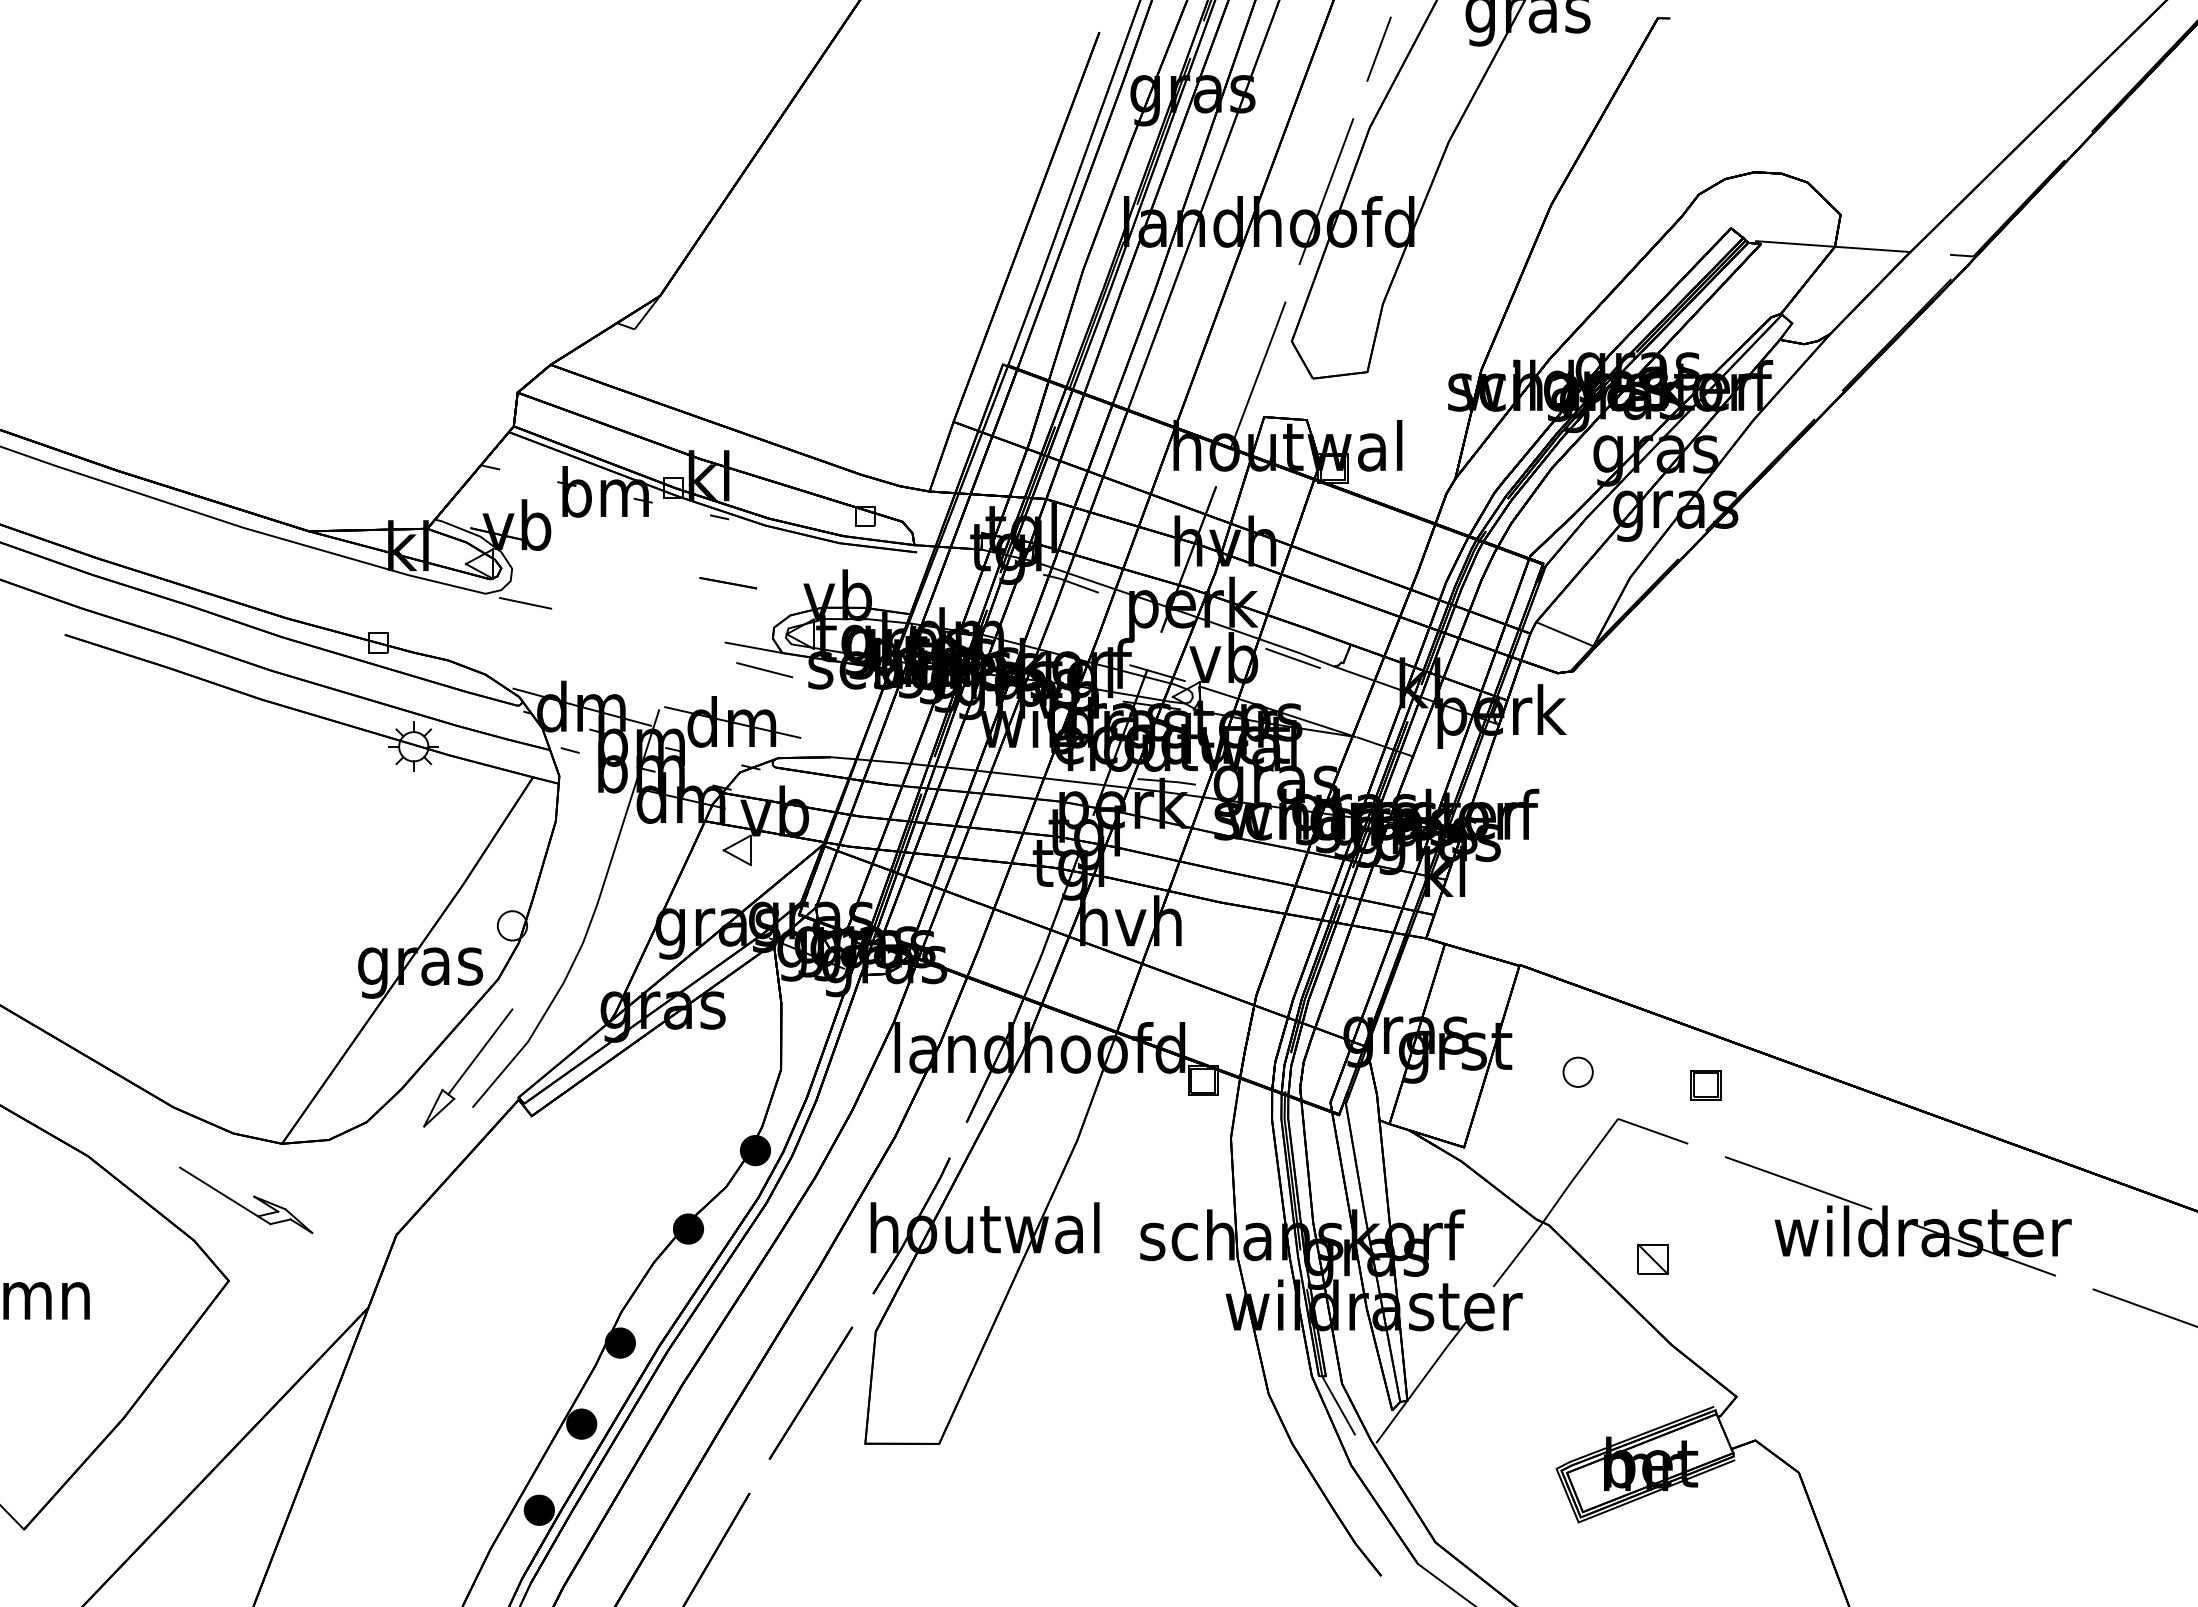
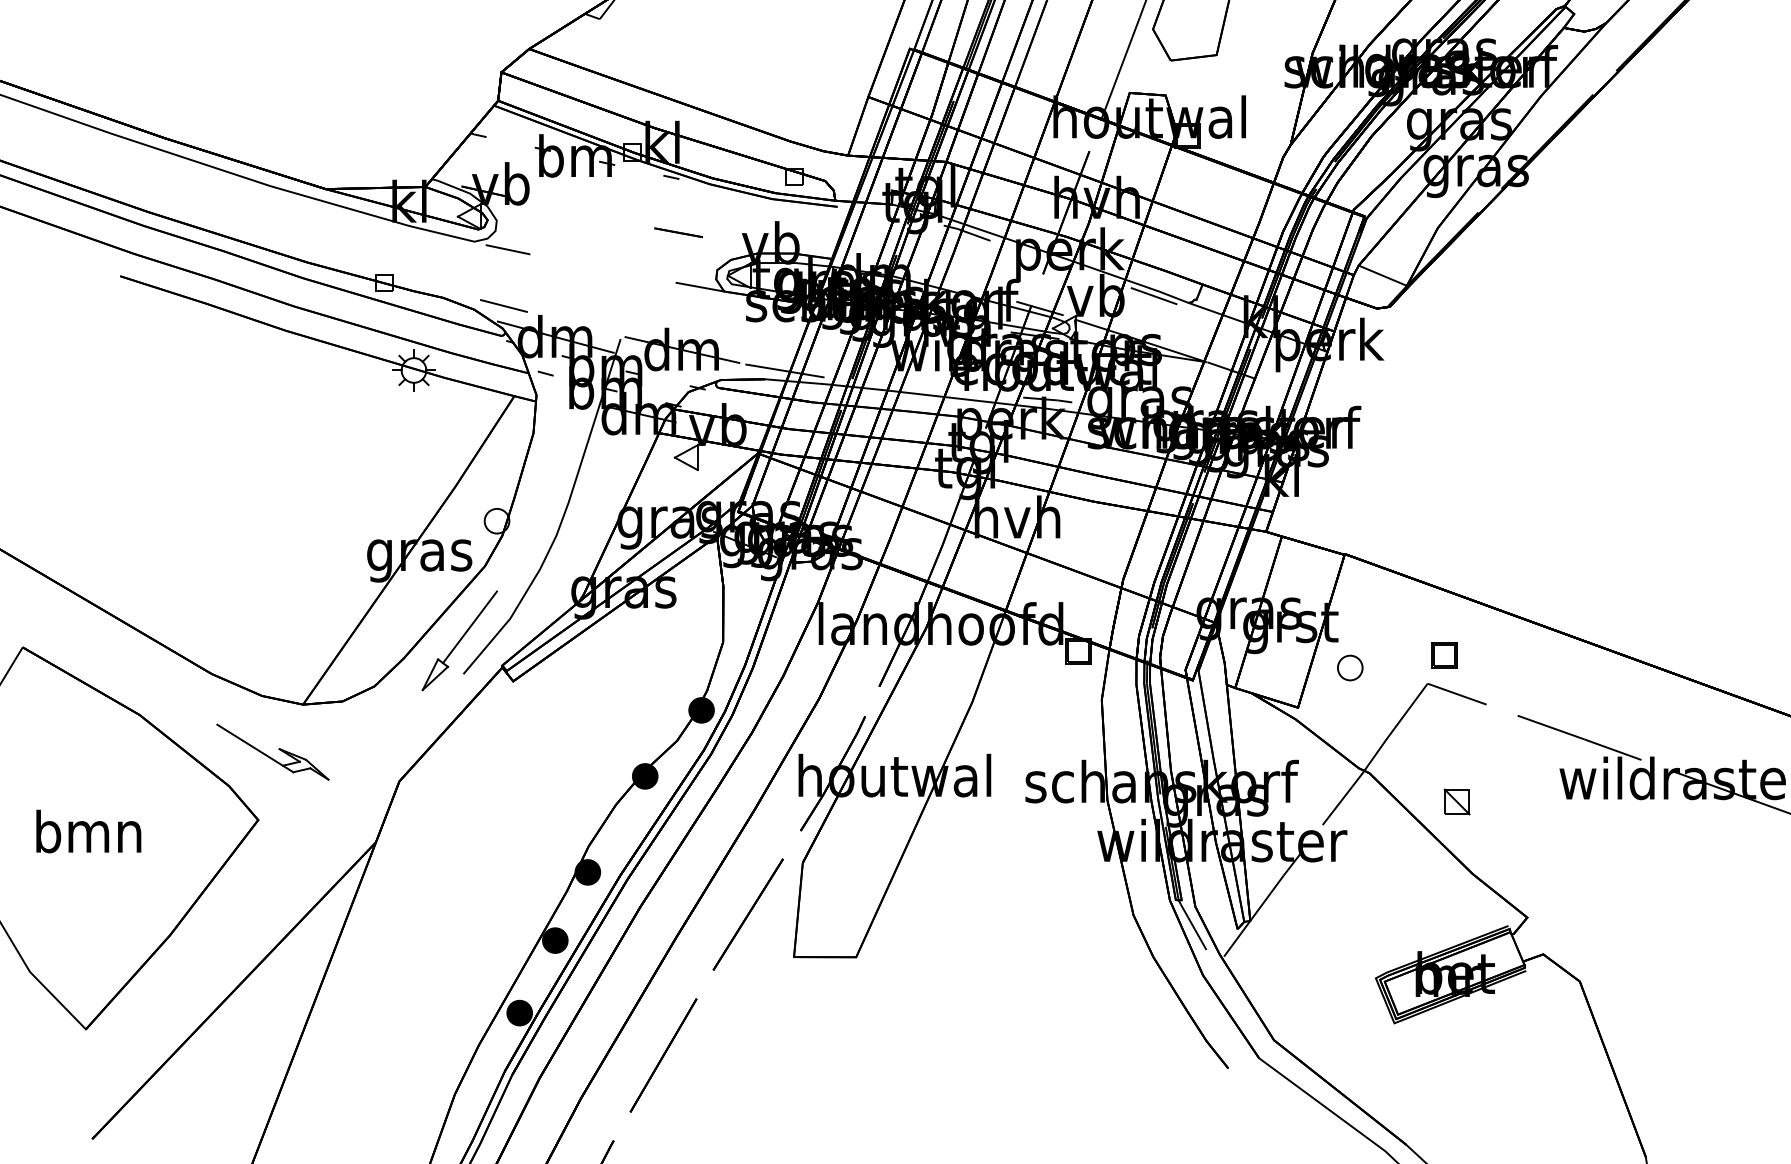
line: (764, 670) -> (503, 306), moved
line: (854, 746) -> (784, 370), added
part: (1577, 1071) -> (1349, 667), moved
part: (1705, 1085) -> (1443, 655), moved

